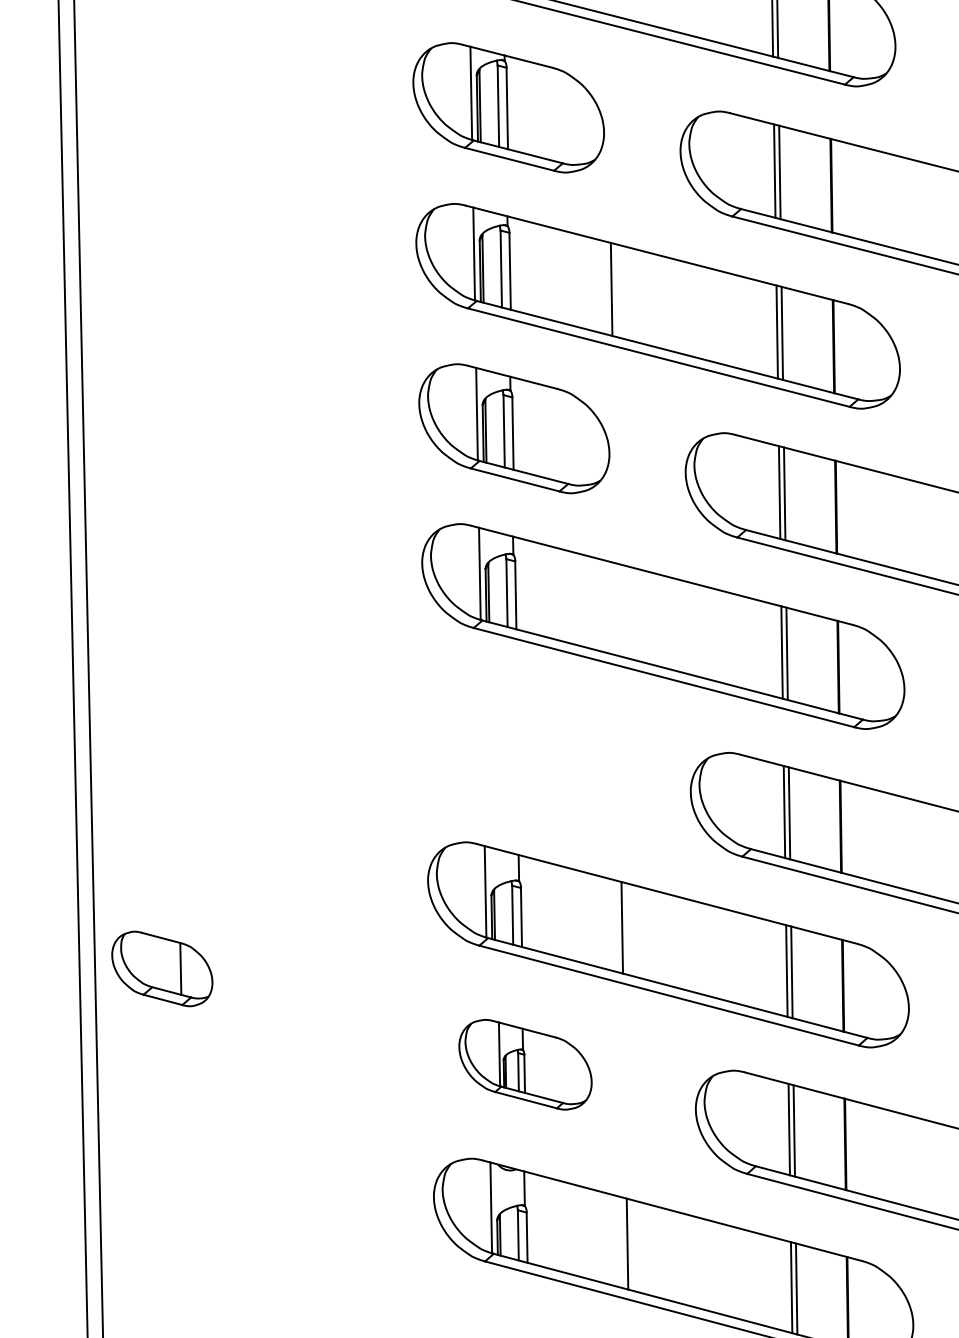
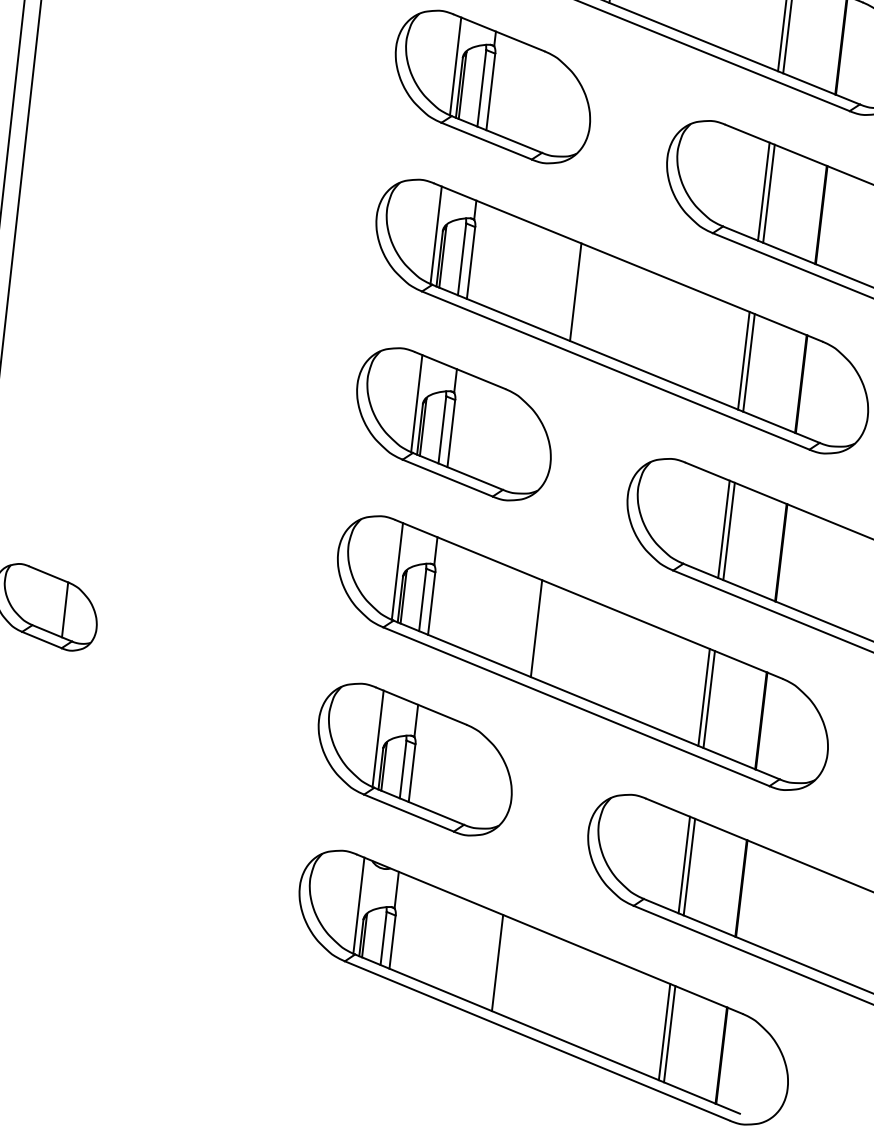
line: (616, 609) -> (575, 292), added
part: (519, 747) -> (453, 423), added
part: (525, 1064) -> (415, 759), size x1.43

